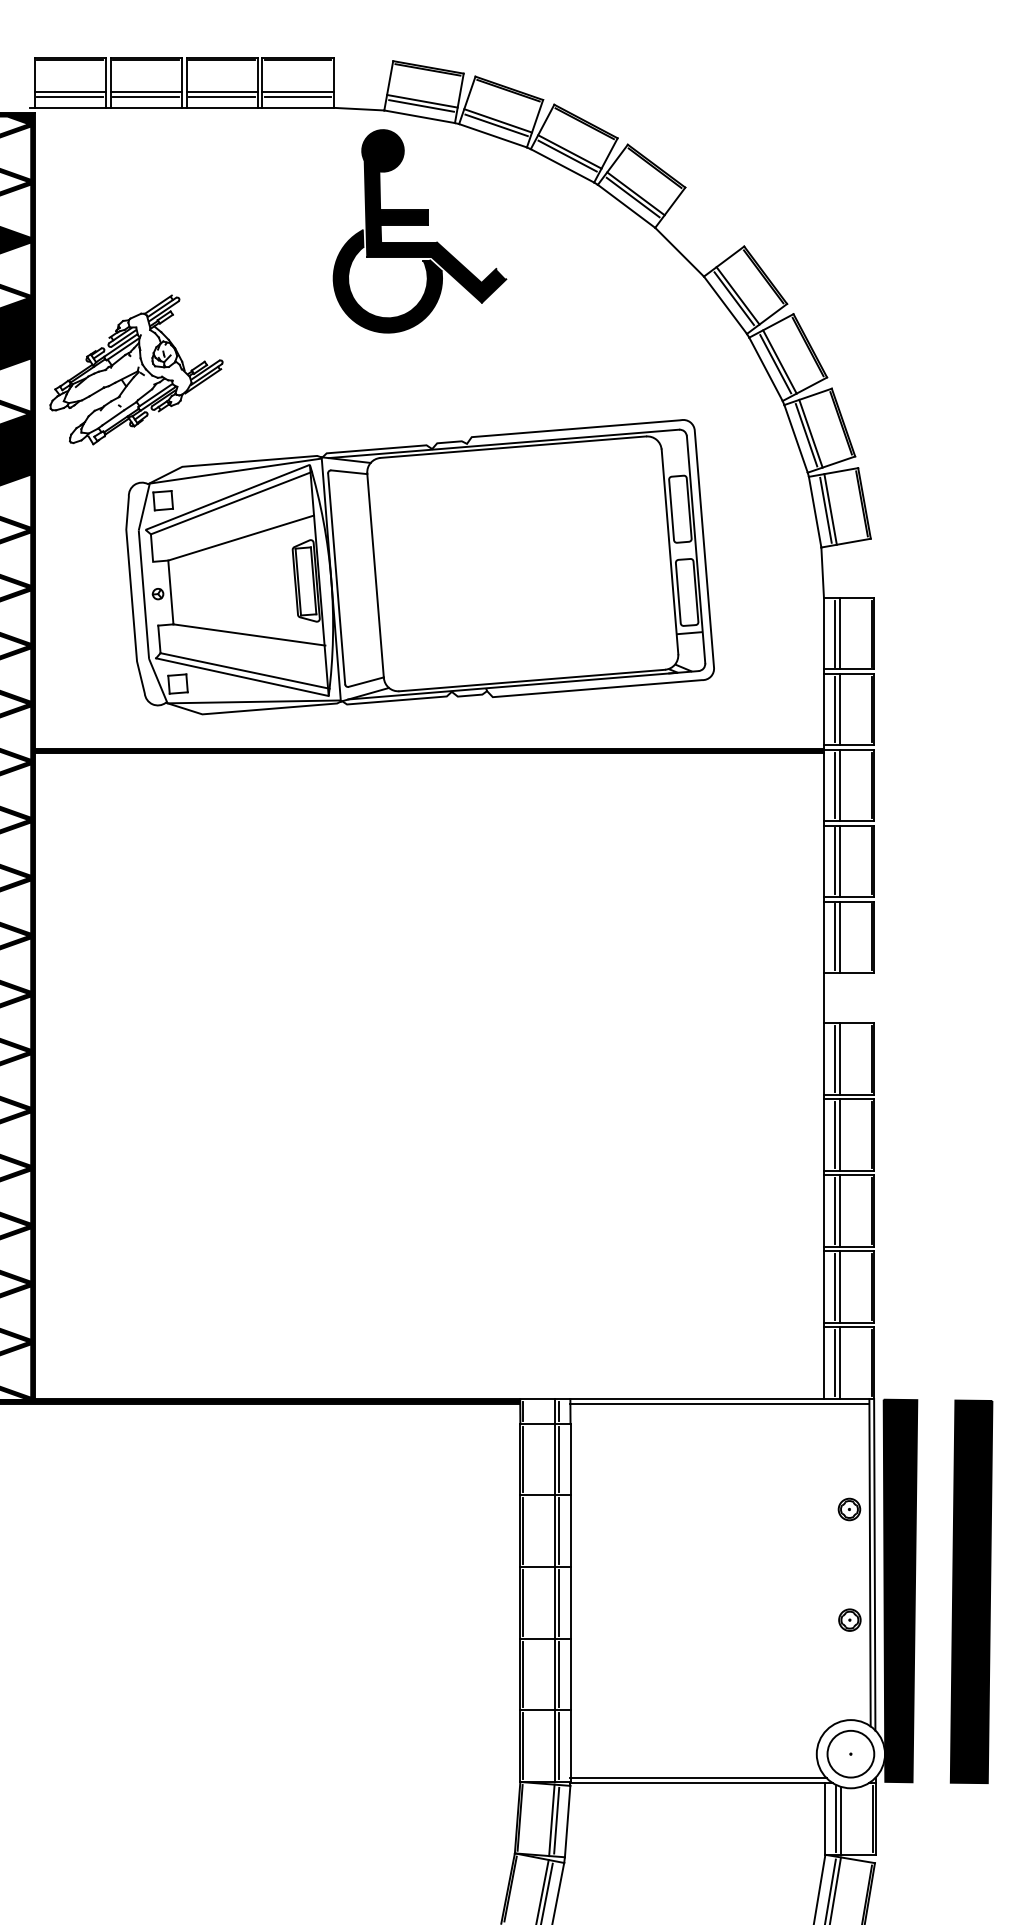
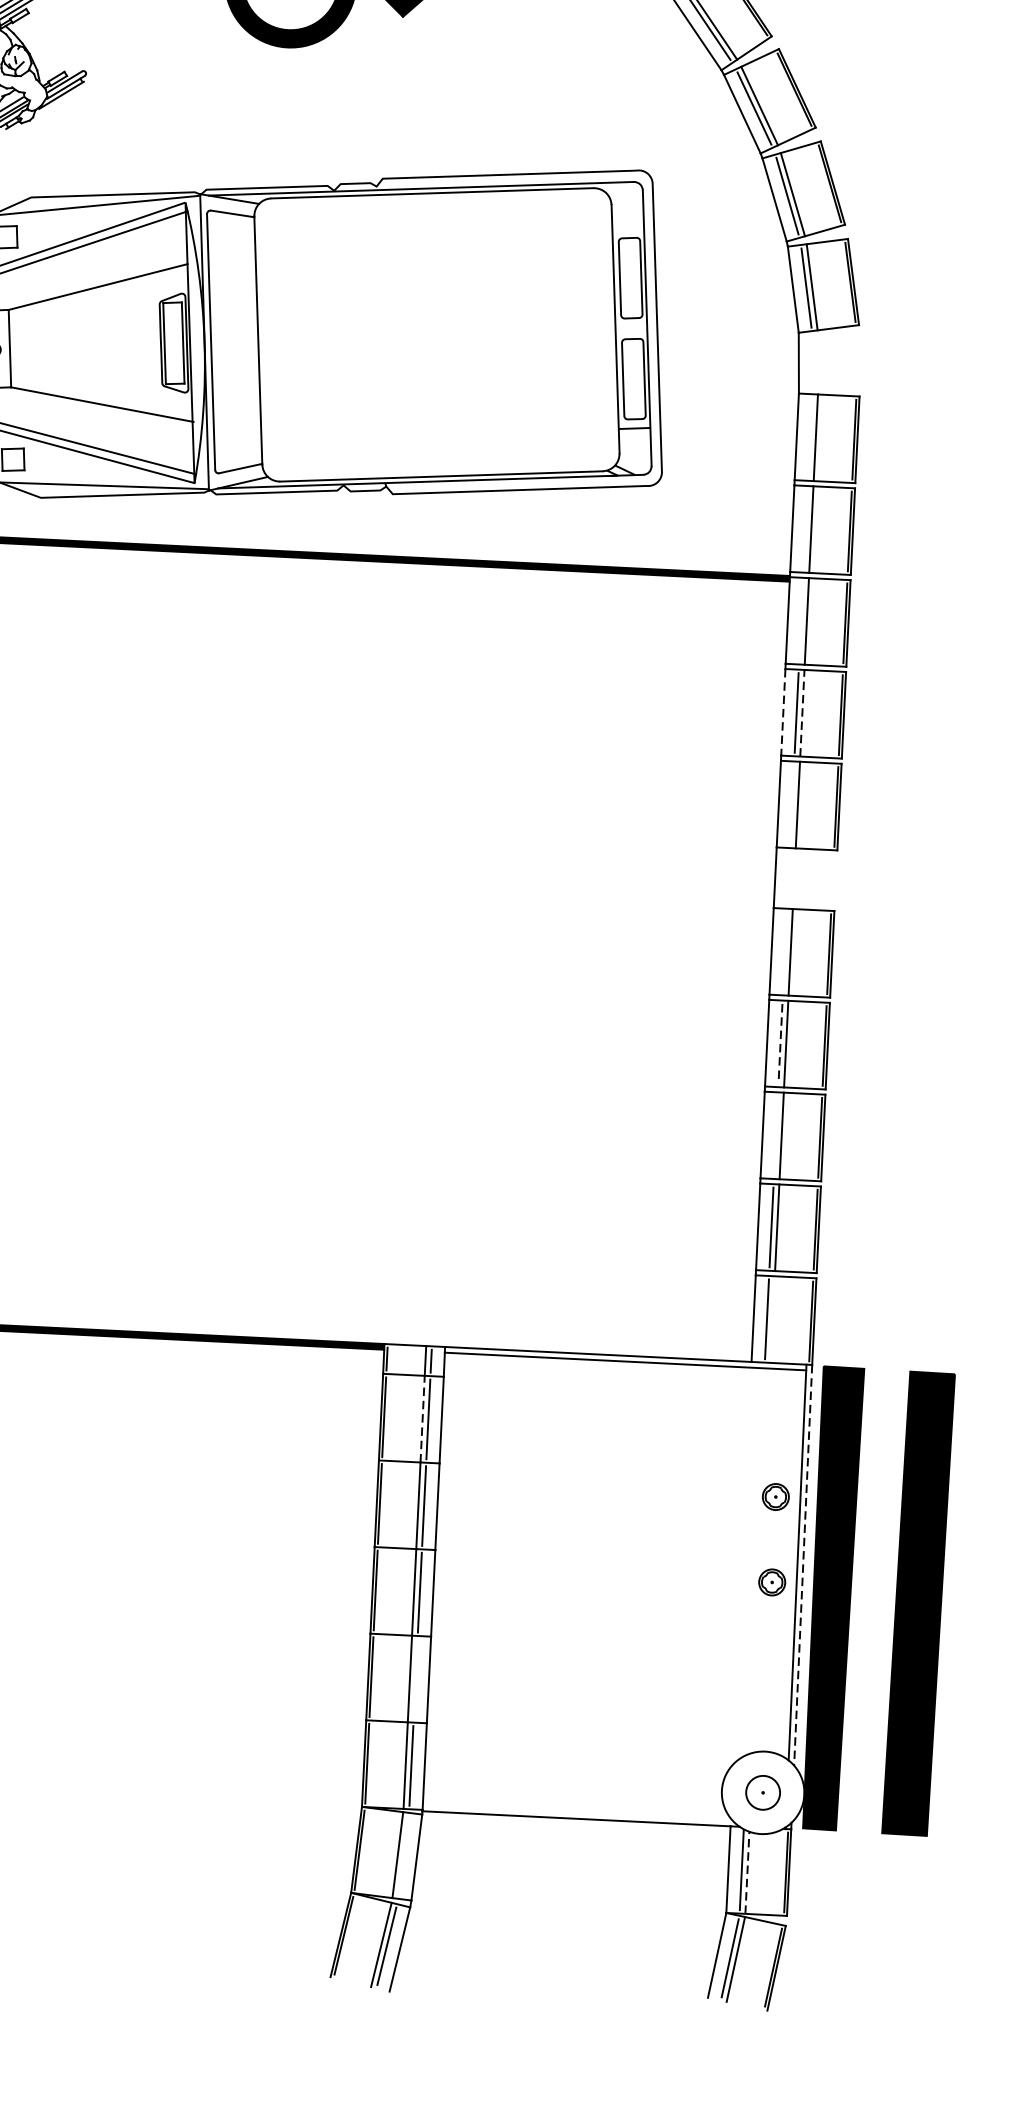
line: (834, 633) -> (809, 437), removed
line: (834, 709) -> (805, 529), removed
line: (834, 785) -> (800, 621), removed
line: (823, 861) -> (782, 712), solid -> dashed
line: (839, 861) -> (802, 713), solid -> dashed
line: (834, 937) -> (791, 804), removed
line: (834, 1059) -> (784, 952), removed
line: (834, 1135) -> (779, 1044), solid -> dashed
line: (834, 1211) -> (775, 1136), removed
line: (839, 1362) -> (772, 1318), removed
line: (554, 1459) -> (422, 1419), solid -> dashed
line: (874, 1564) -> (802, 1564), solid -> dashed
part: (849, 1619) -> (771, 1581), moved
line: (559, 1674) -> (415, 1679), removed
circle: (850, 1753) -> (762, 1791), size x0.6
line: (698, 1778) -> (577, 1813), removed
line: (556, 1820) -> (403, 1855), removed
line: (841, 1820) -> (747, 1872), solid -> dashed

